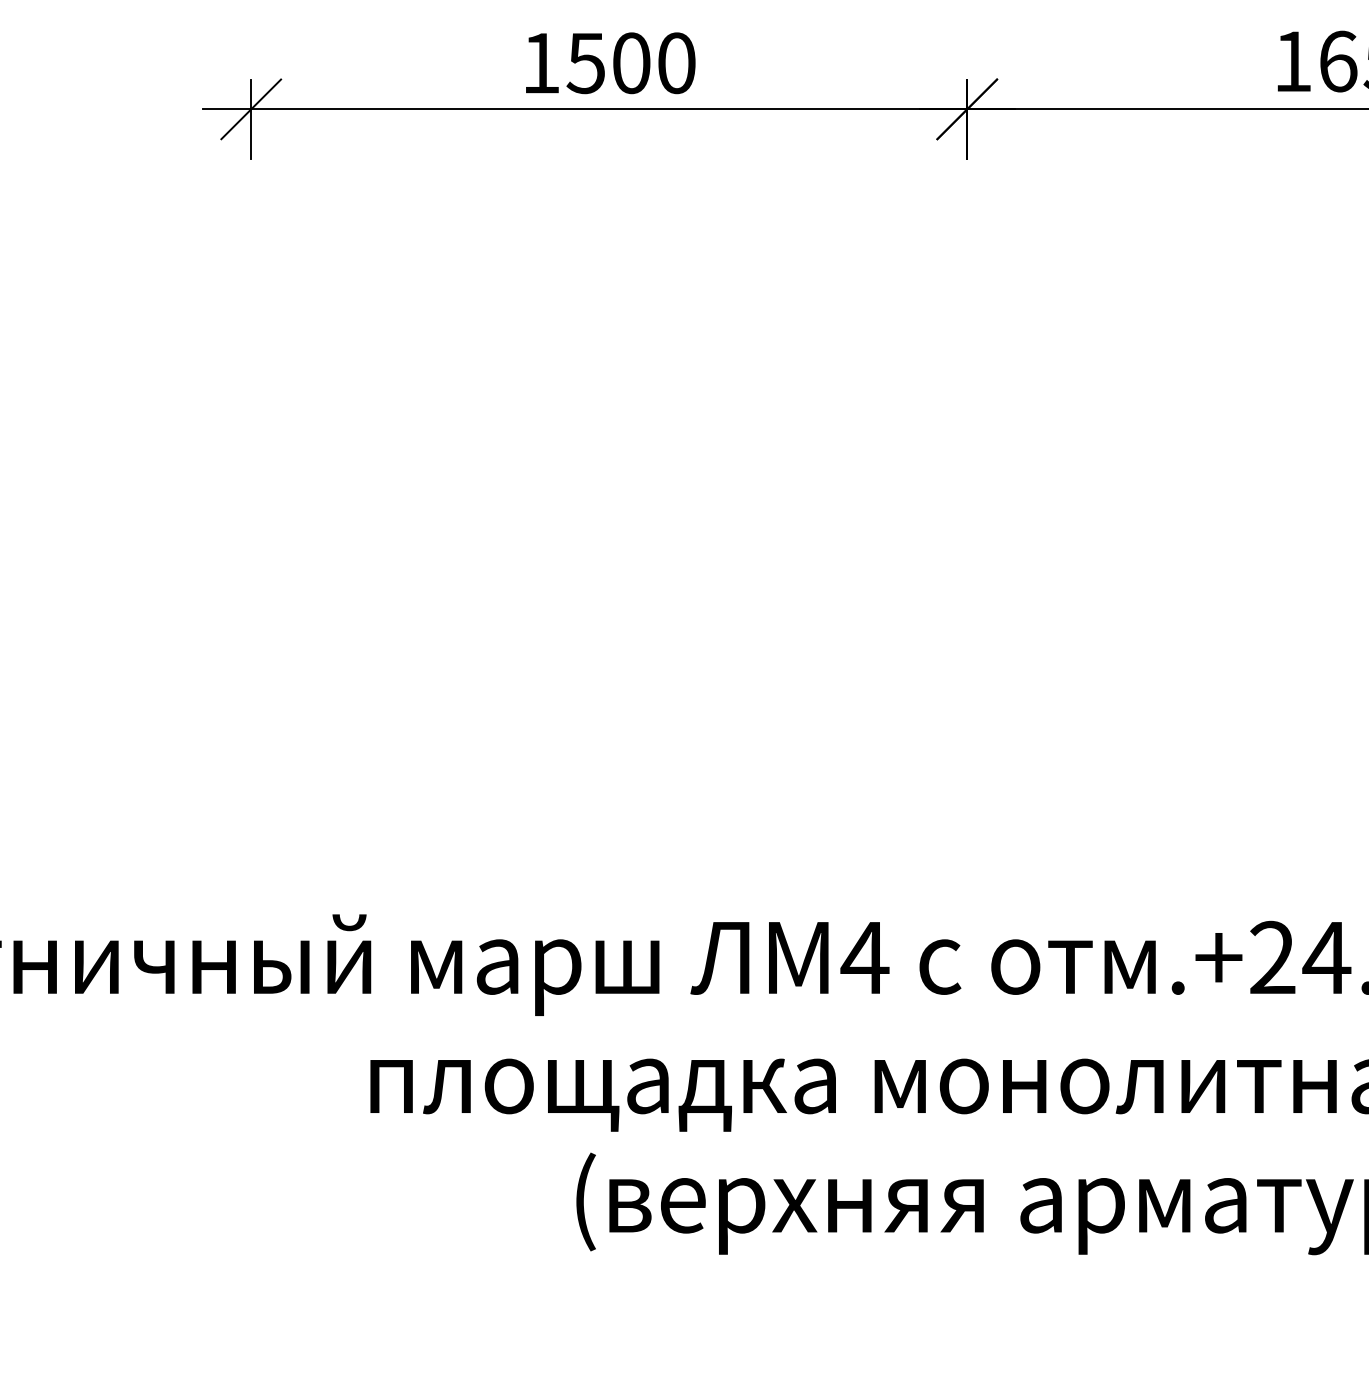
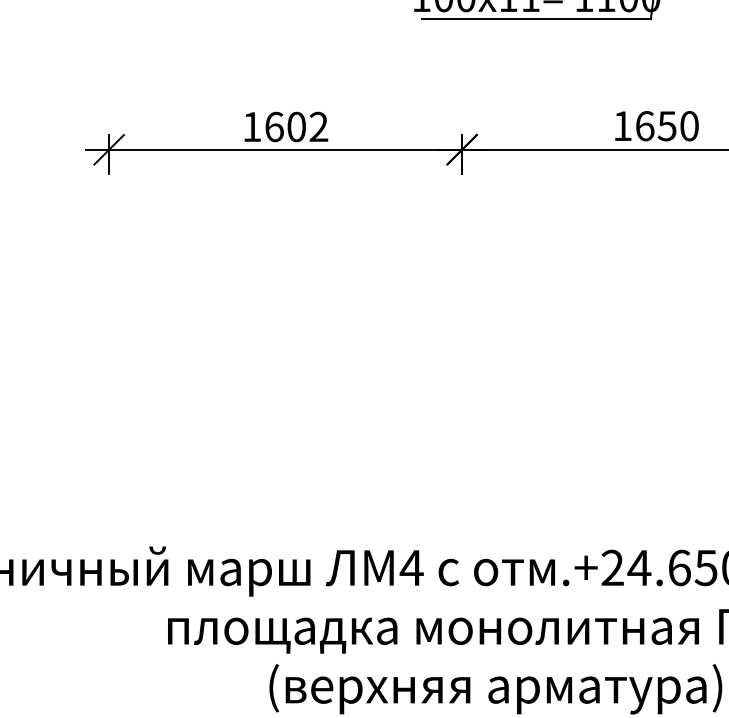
text: (631, 62) -> (296, 126), 1500 -> 1602

